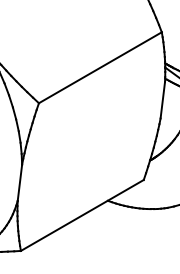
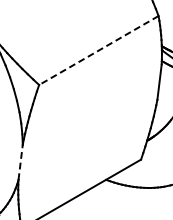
line: (100, 67) -> (98, 50), solid -> dashed
line: (19, 182) -> (20, 162), solid -> dashed

